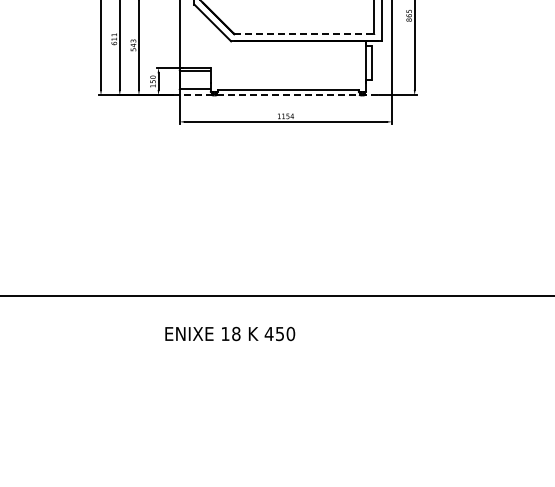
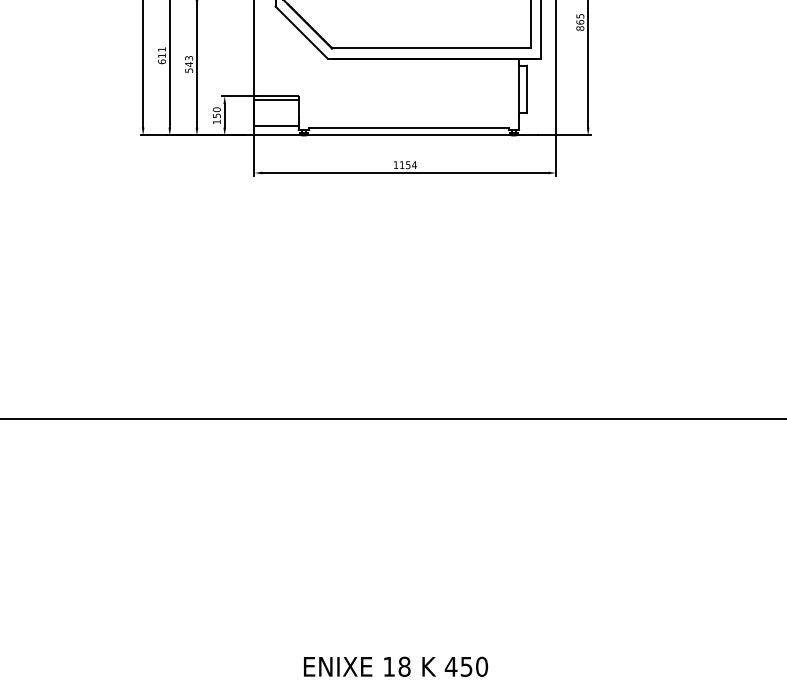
line: (304, 34) -> (431, 48), dashed -> solid
line: (276, 95) -> (392, 135), dashed -> solid
text: (230, 333) -> (396, 666), moved

